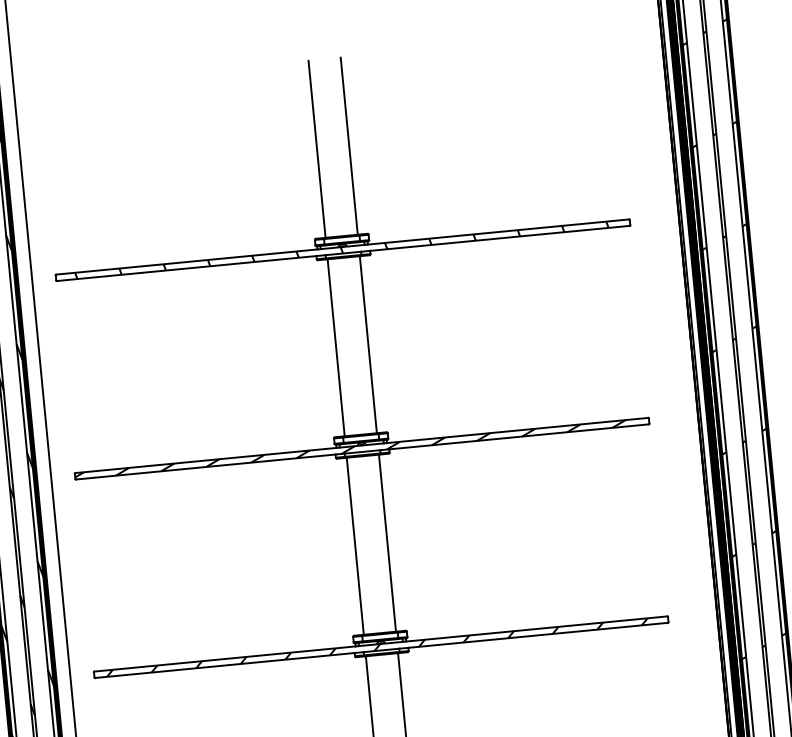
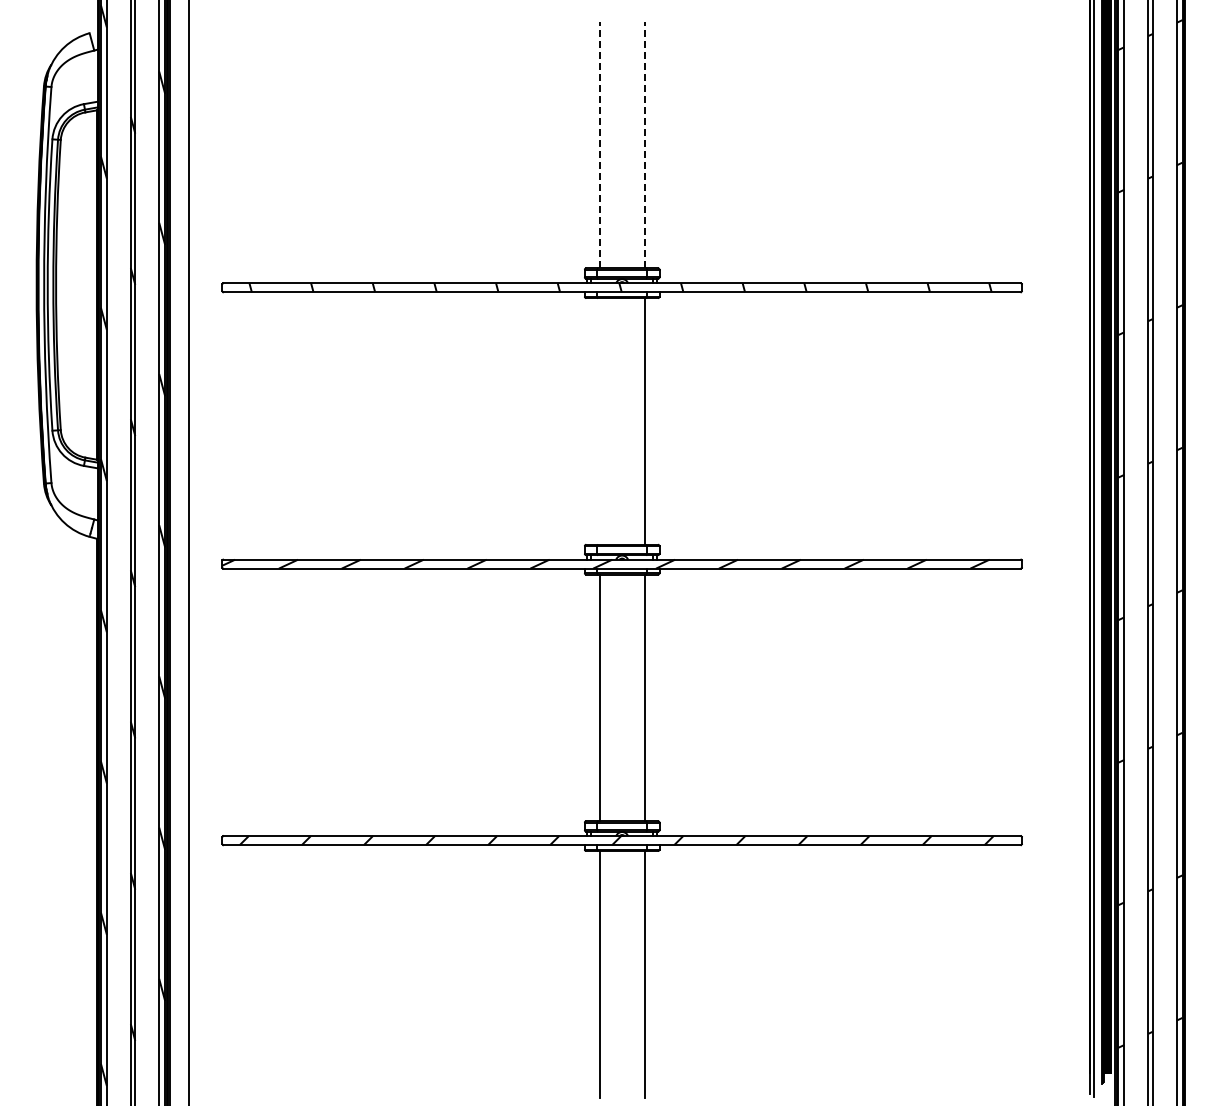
line: (349, 145) -> (644, 144), solid -> dashed
line: (316, 148) -> (599, 144), solid -> dashed
line: (336, 347) -> (599, 421), removed

